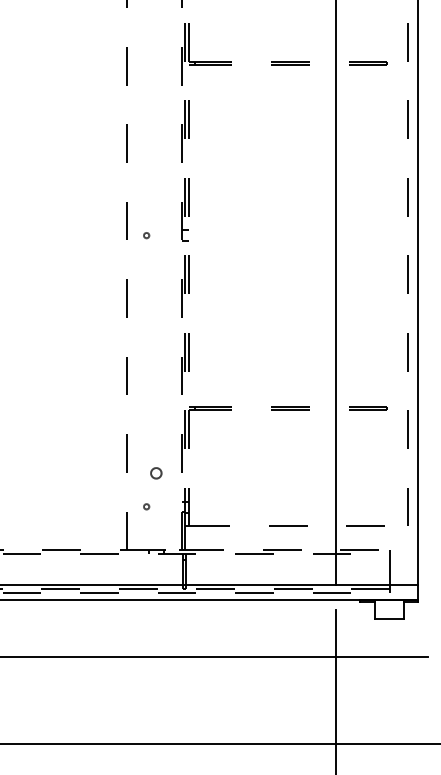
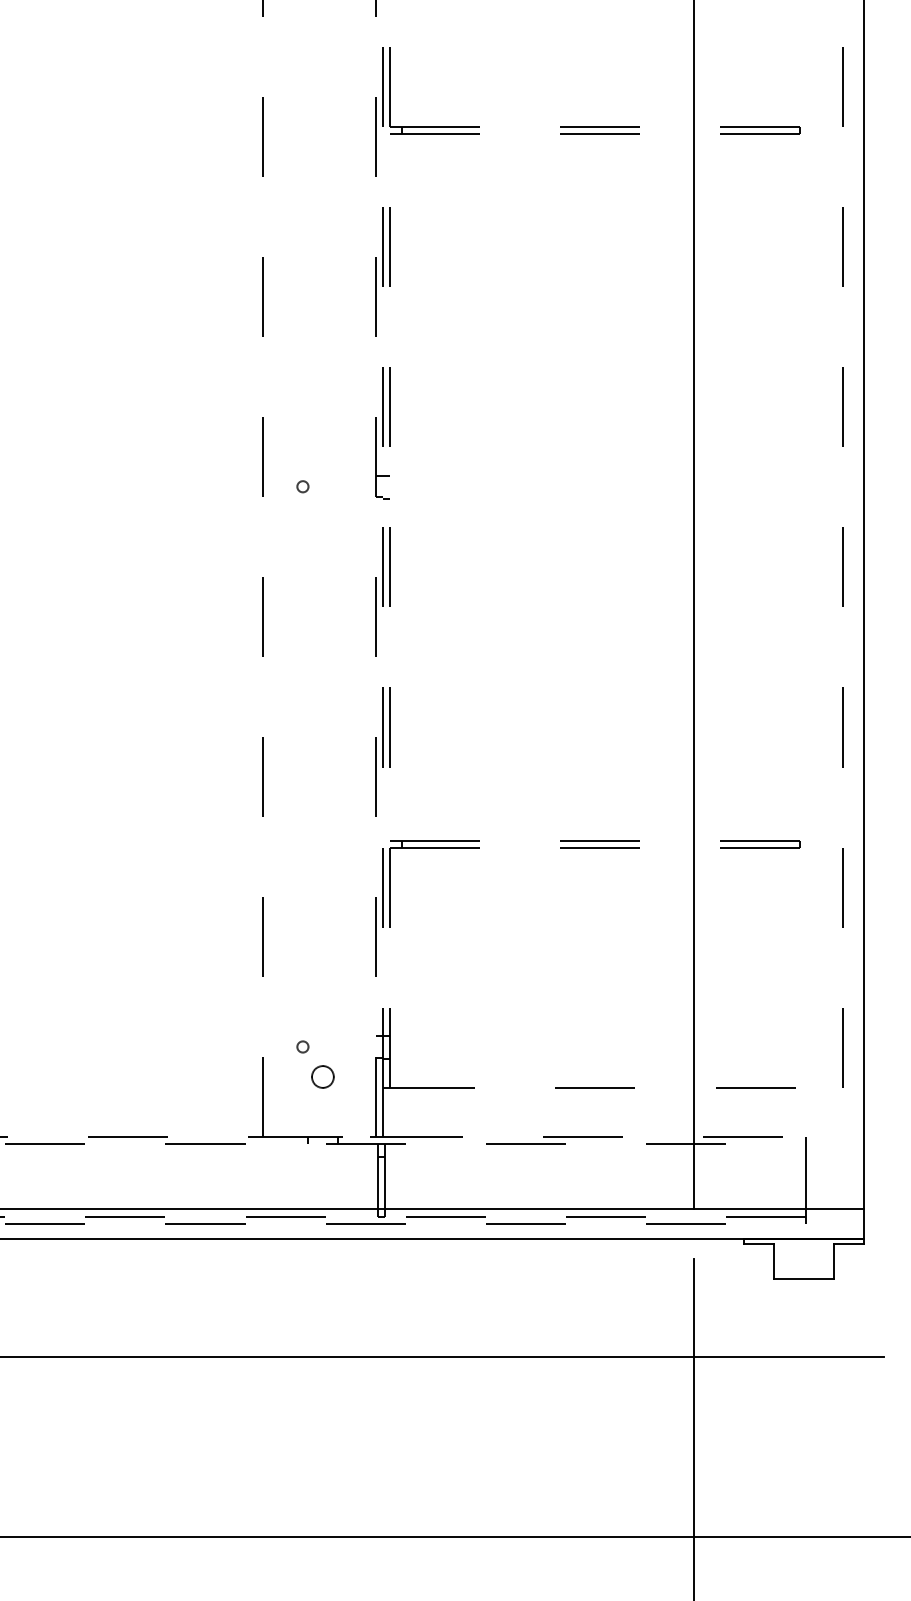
circle: (156, 473) -> (323, 1077), moved

